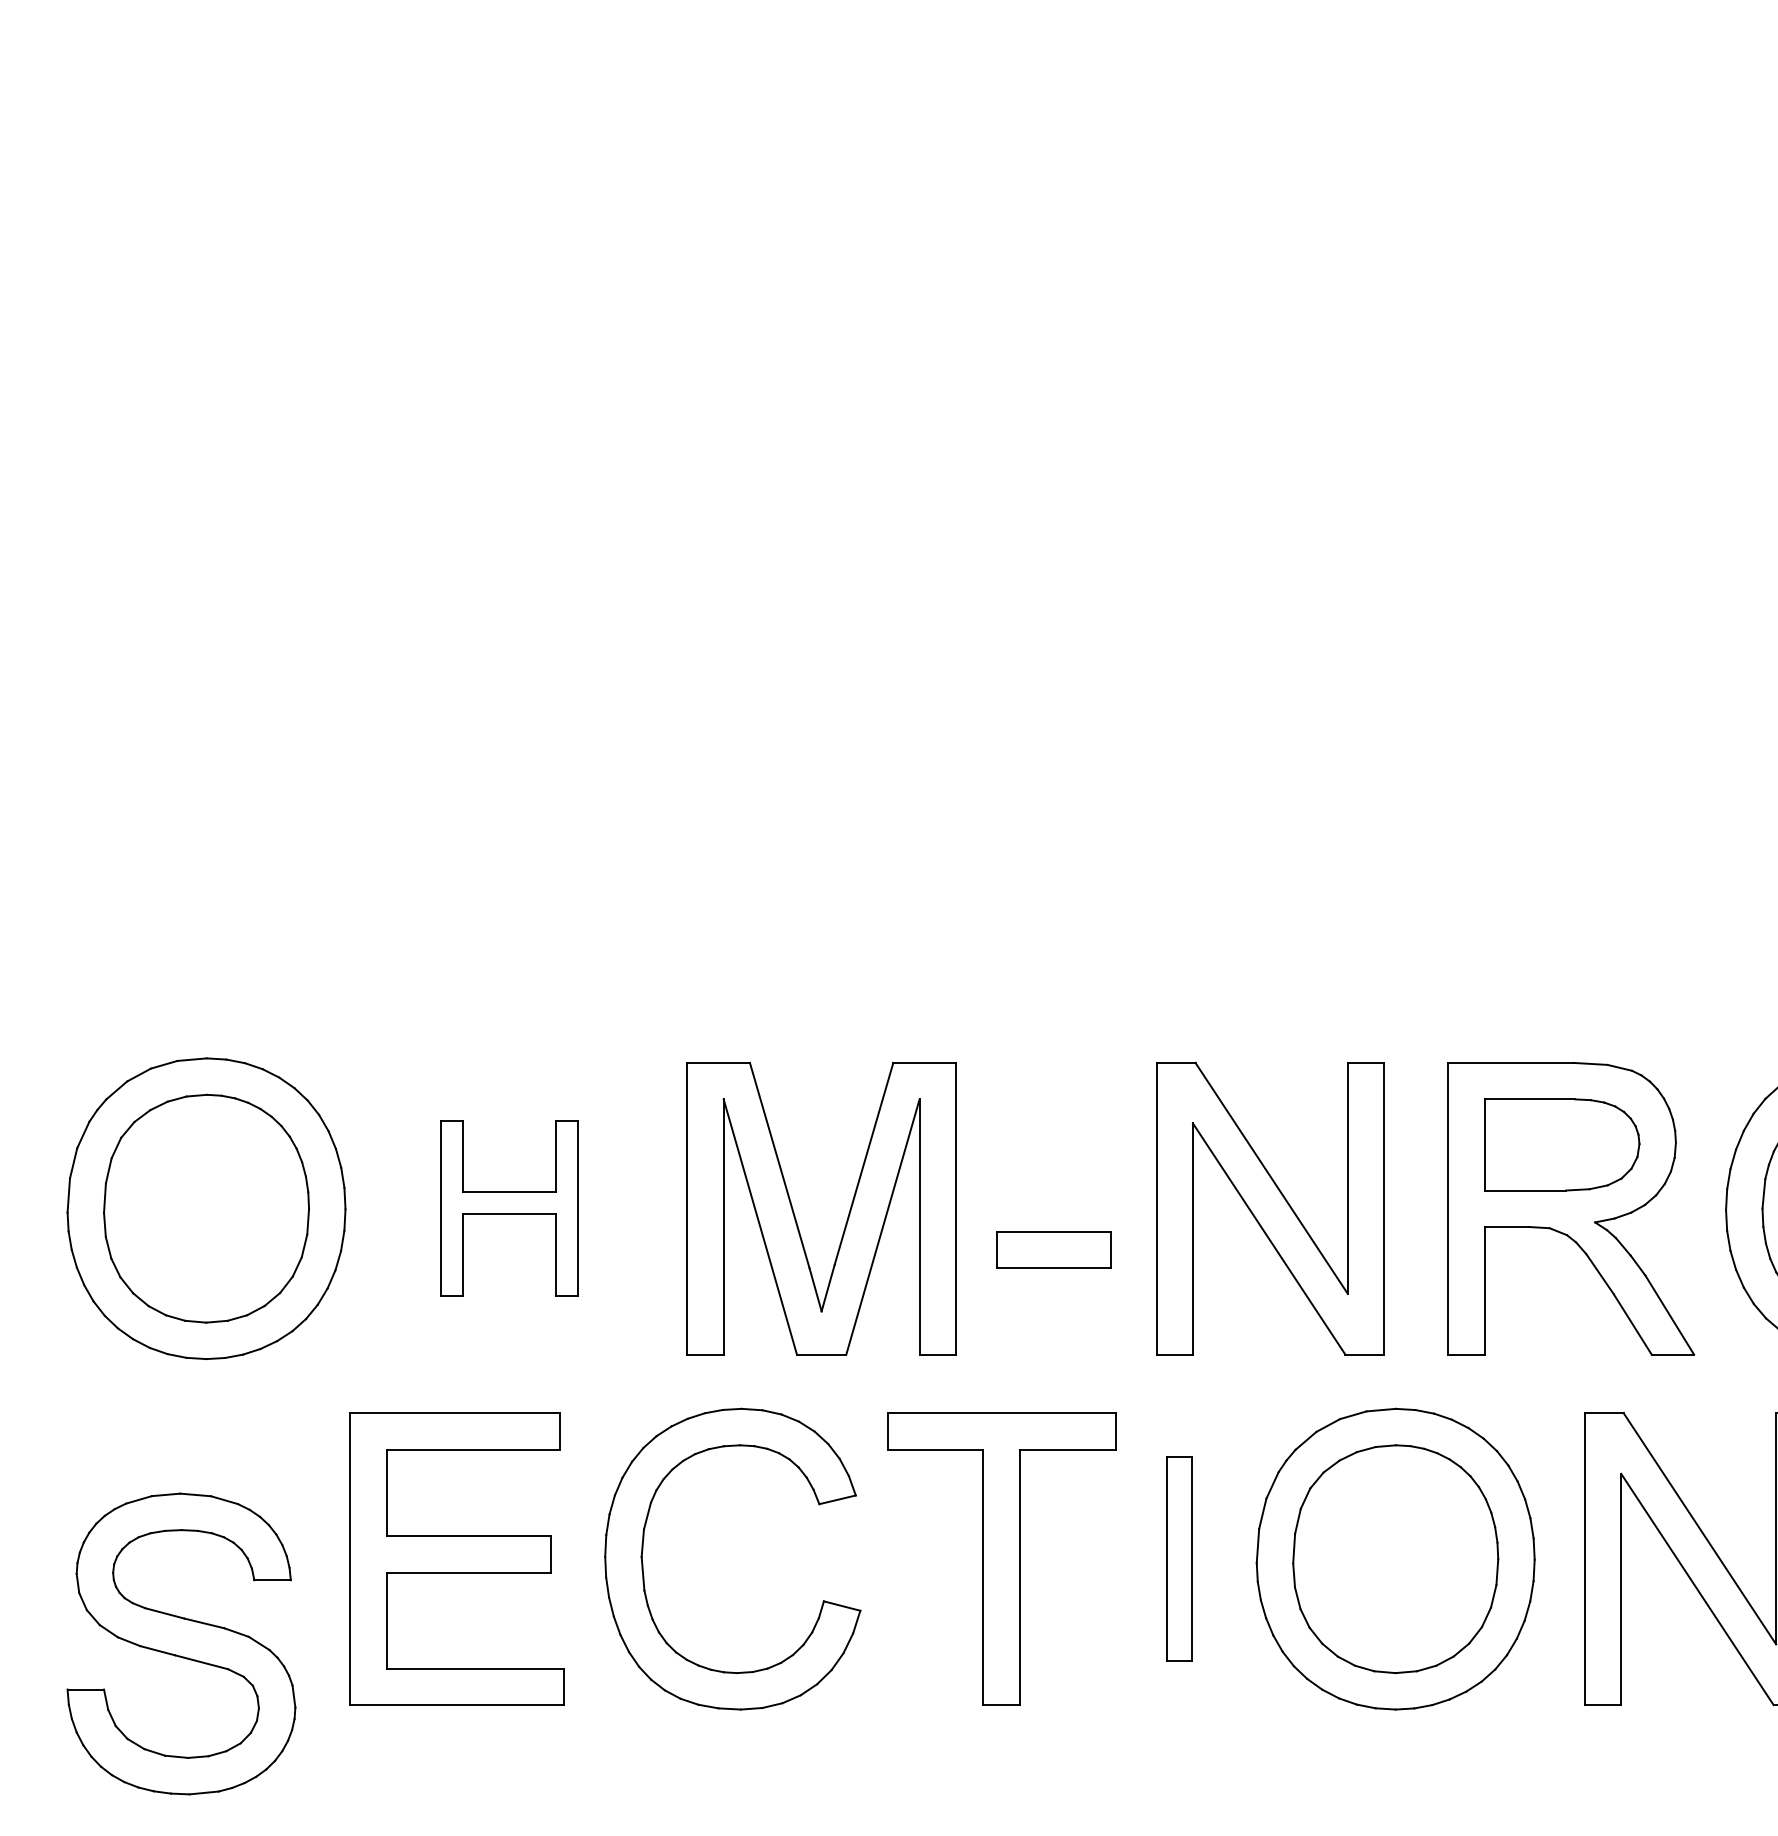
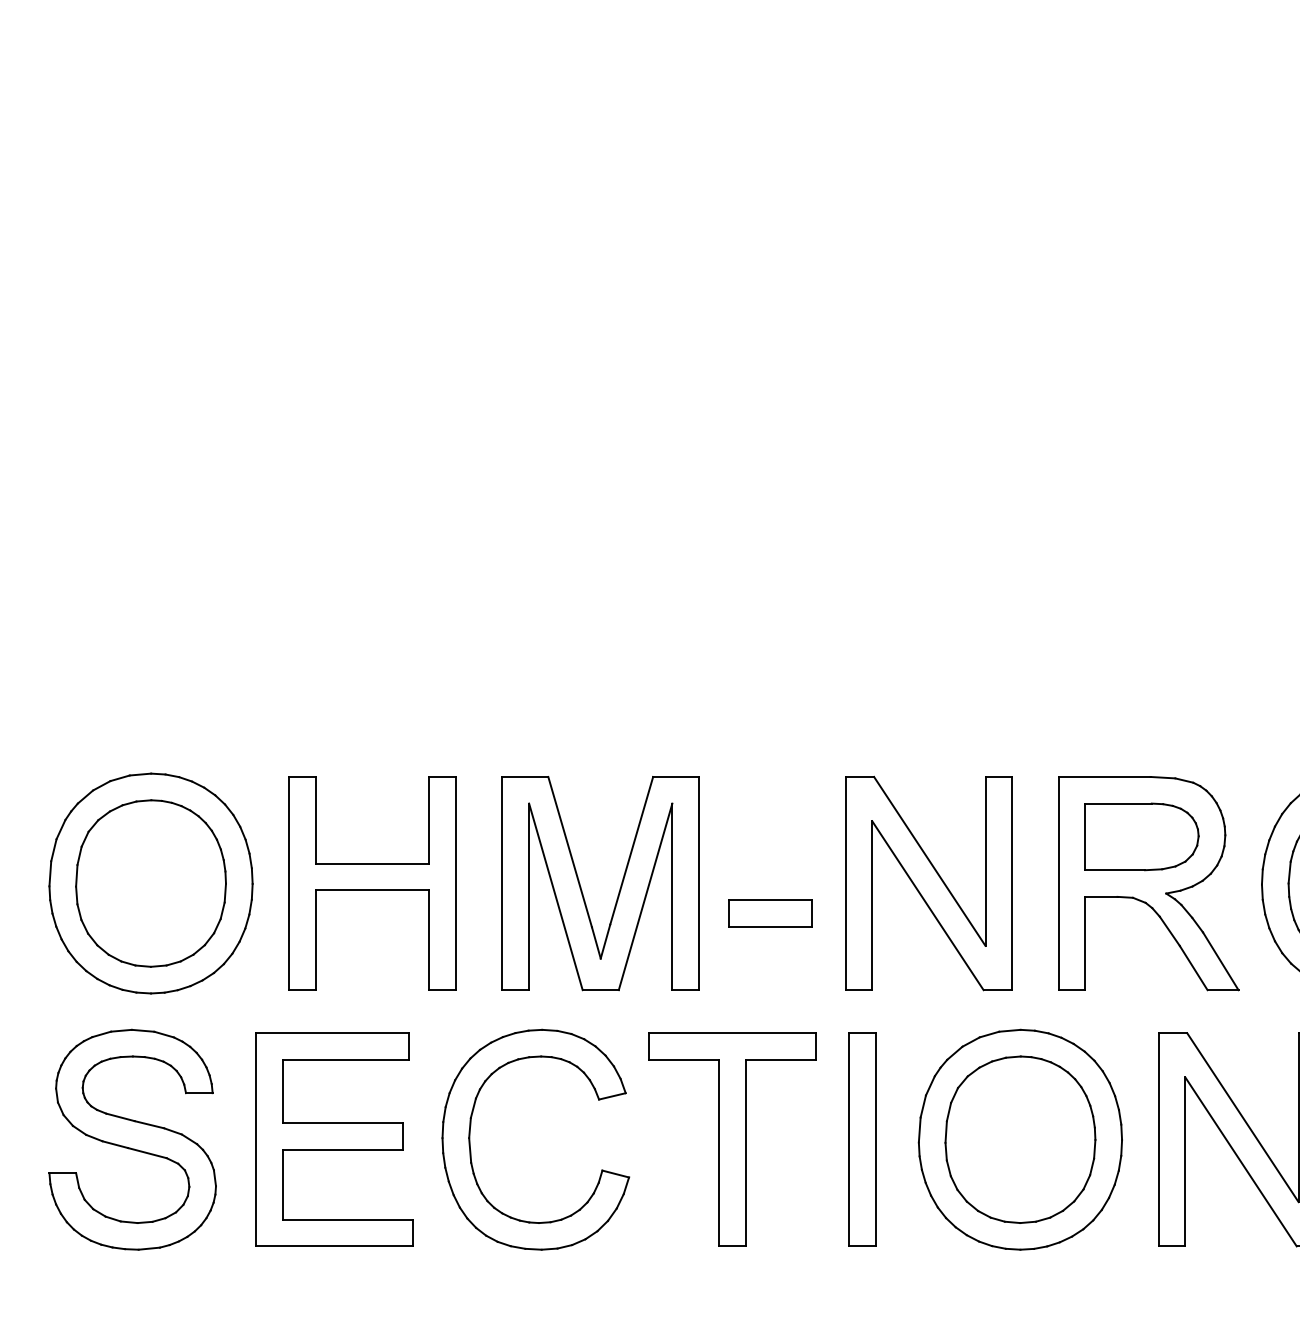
part: (509, 1208) -> (372, 883), size x1.67
part: (1179, 1558) -> (862, 1139), size x1.43
part: (181, 1643) -> (132, 1139), moved

